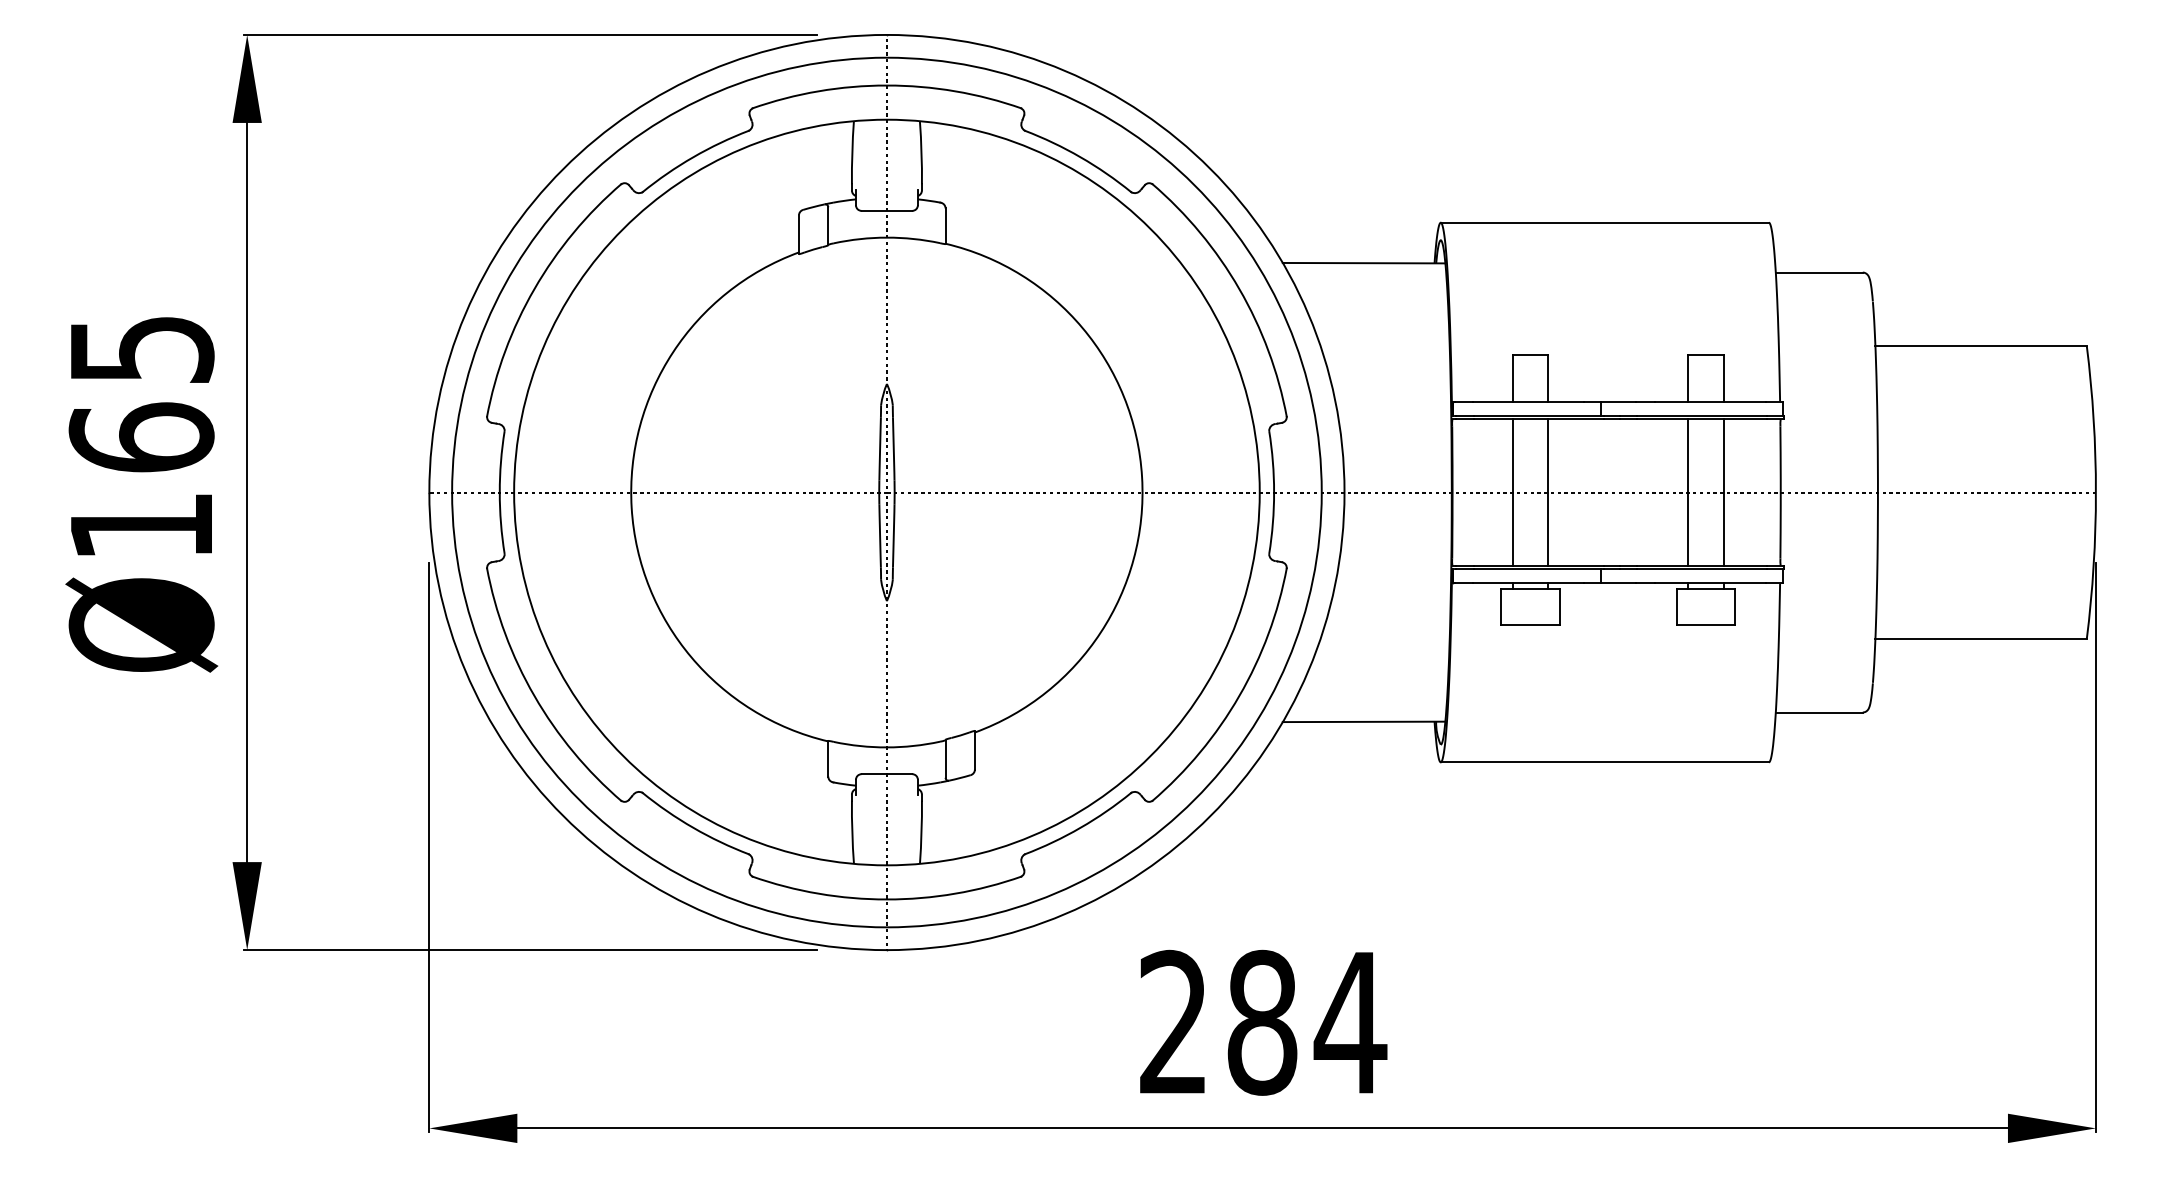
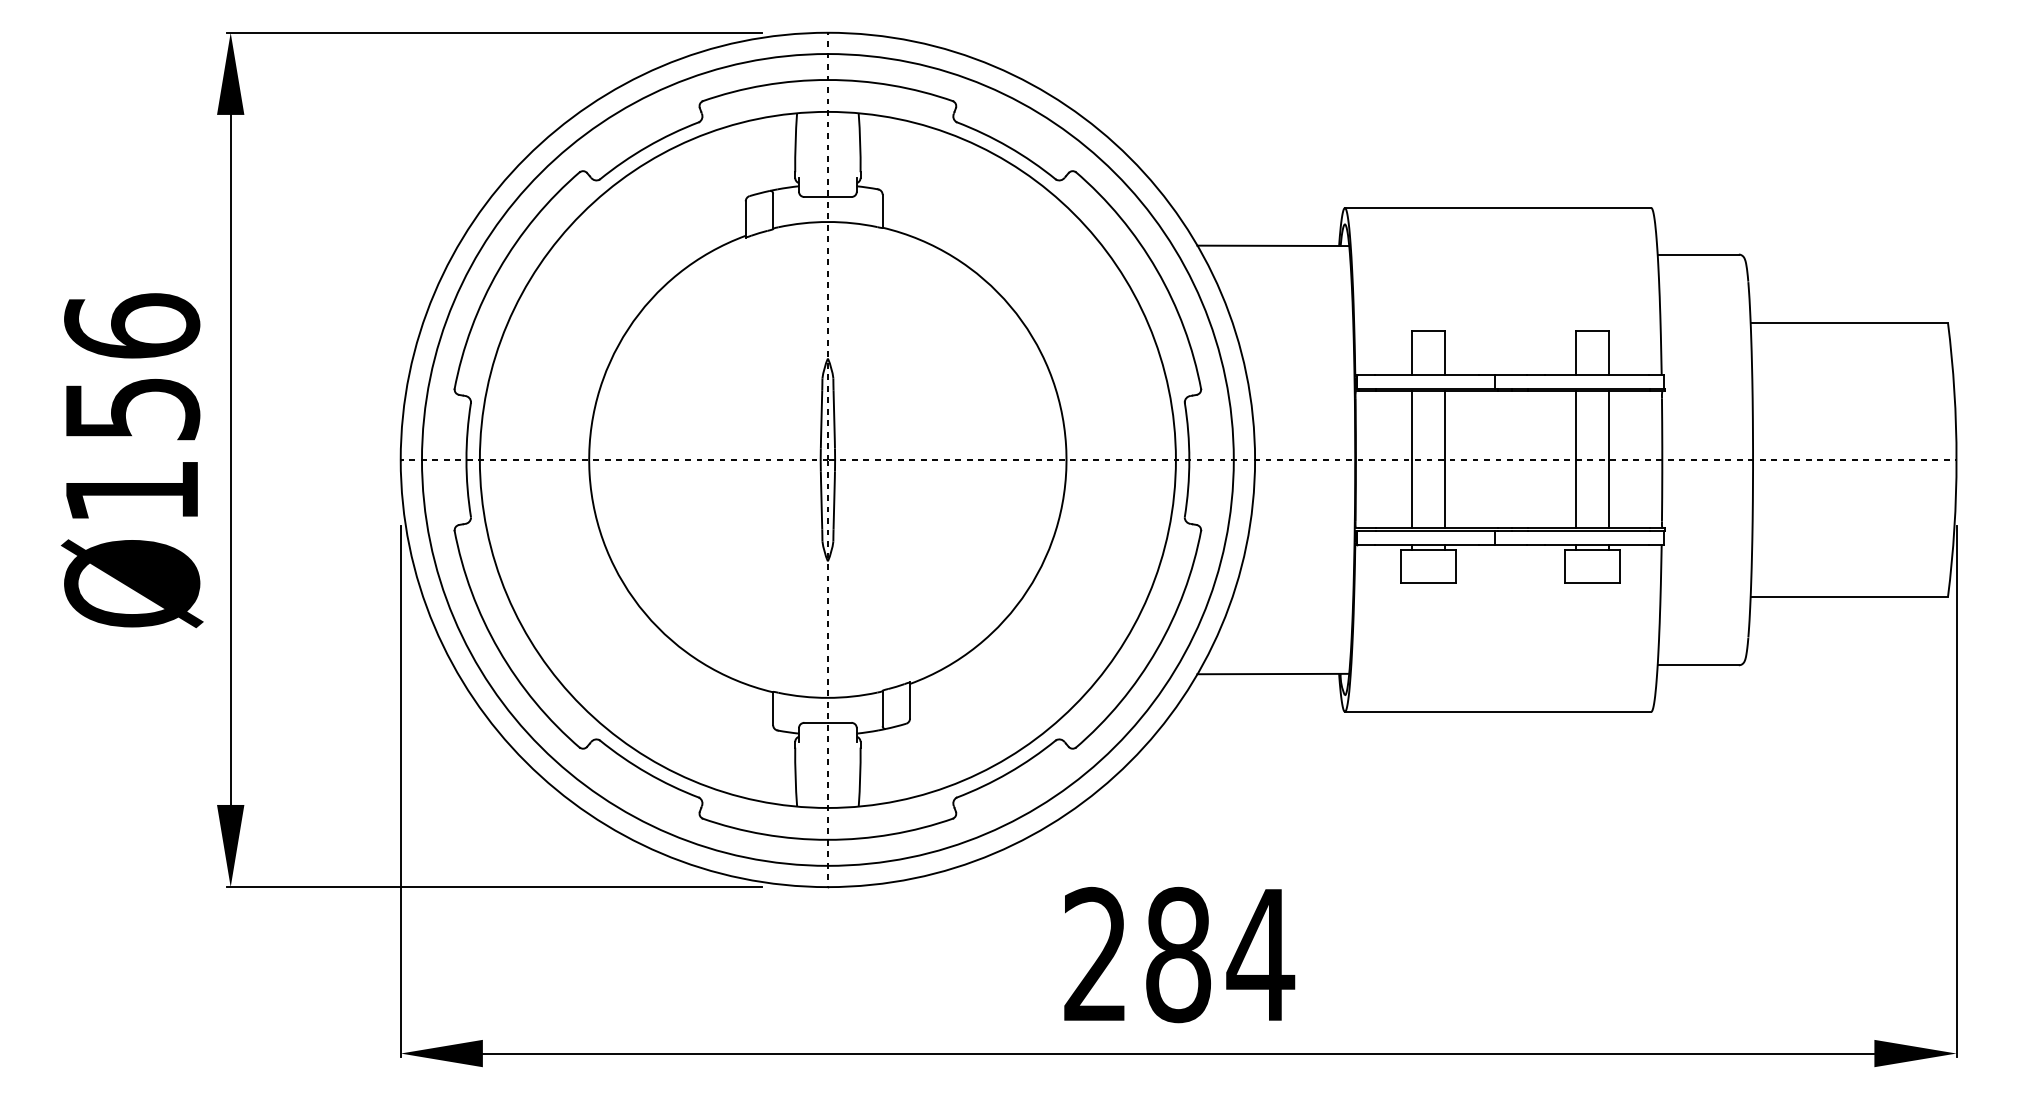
text: (142, 392) -> (132, 366), Ø165 -> Ø156

